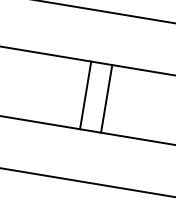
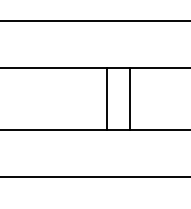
line: (85, 94) -> (106, 98), moved
line: (106, 98) -> (129, 98), moved

